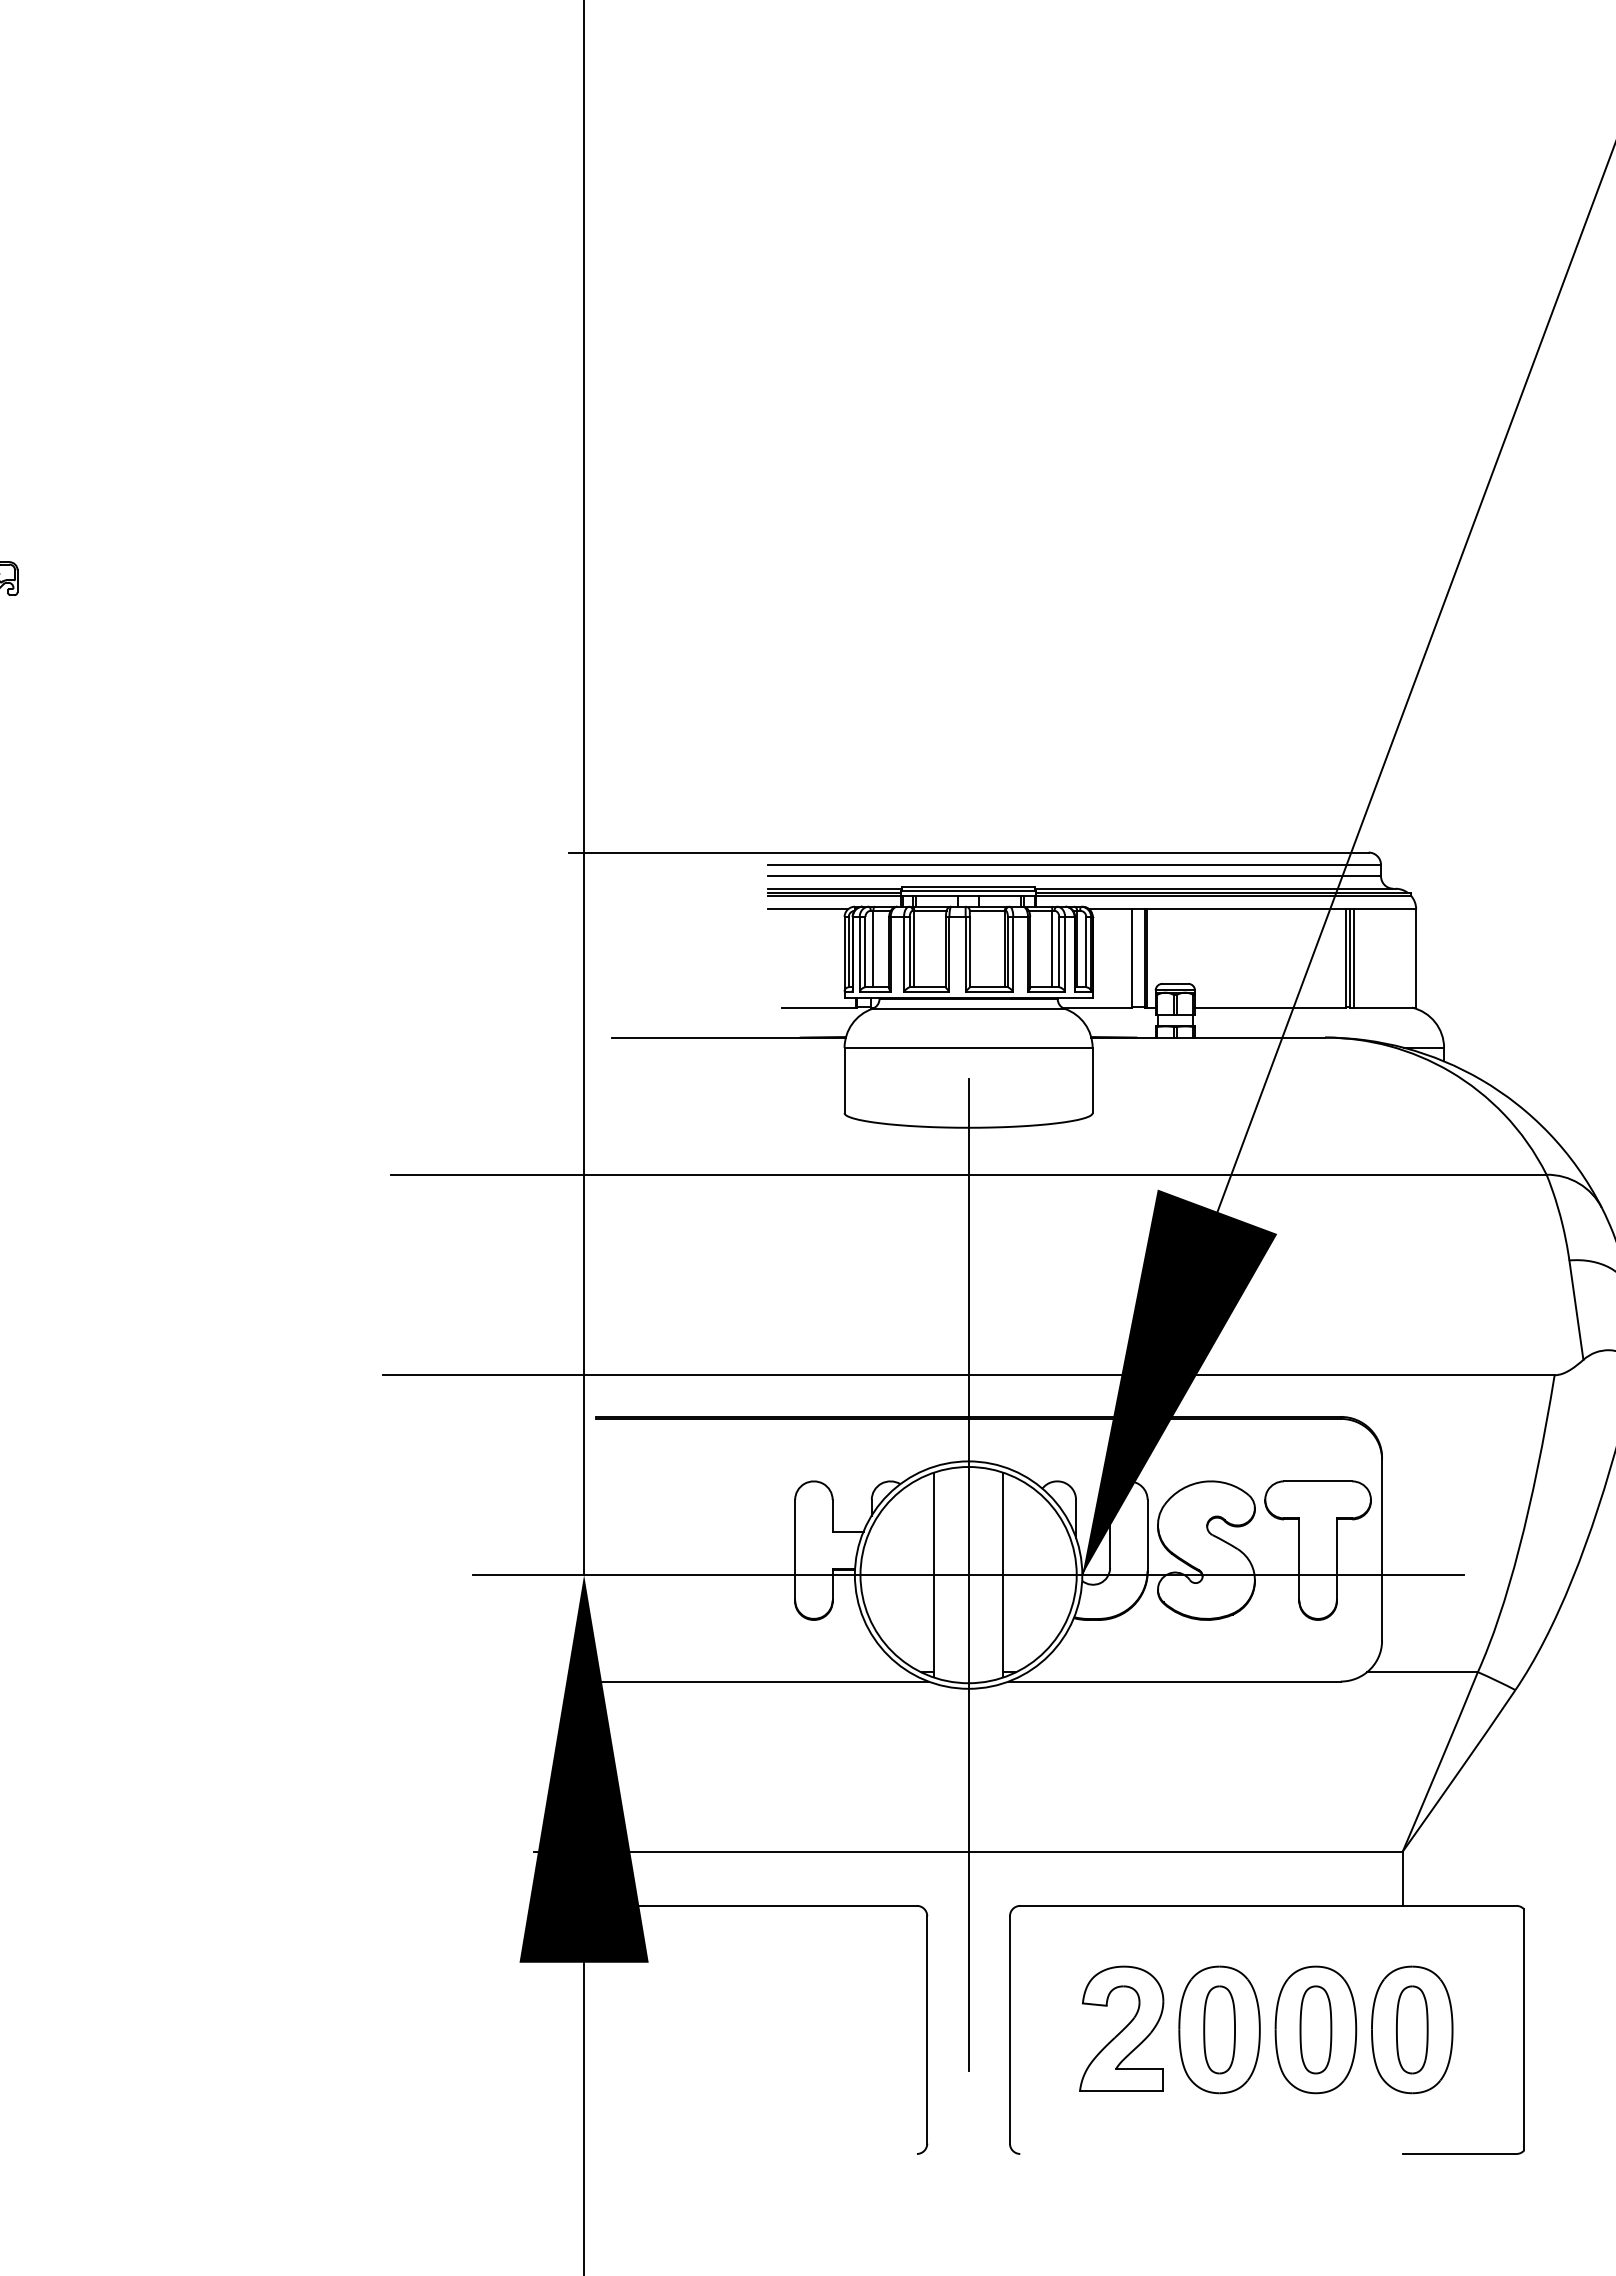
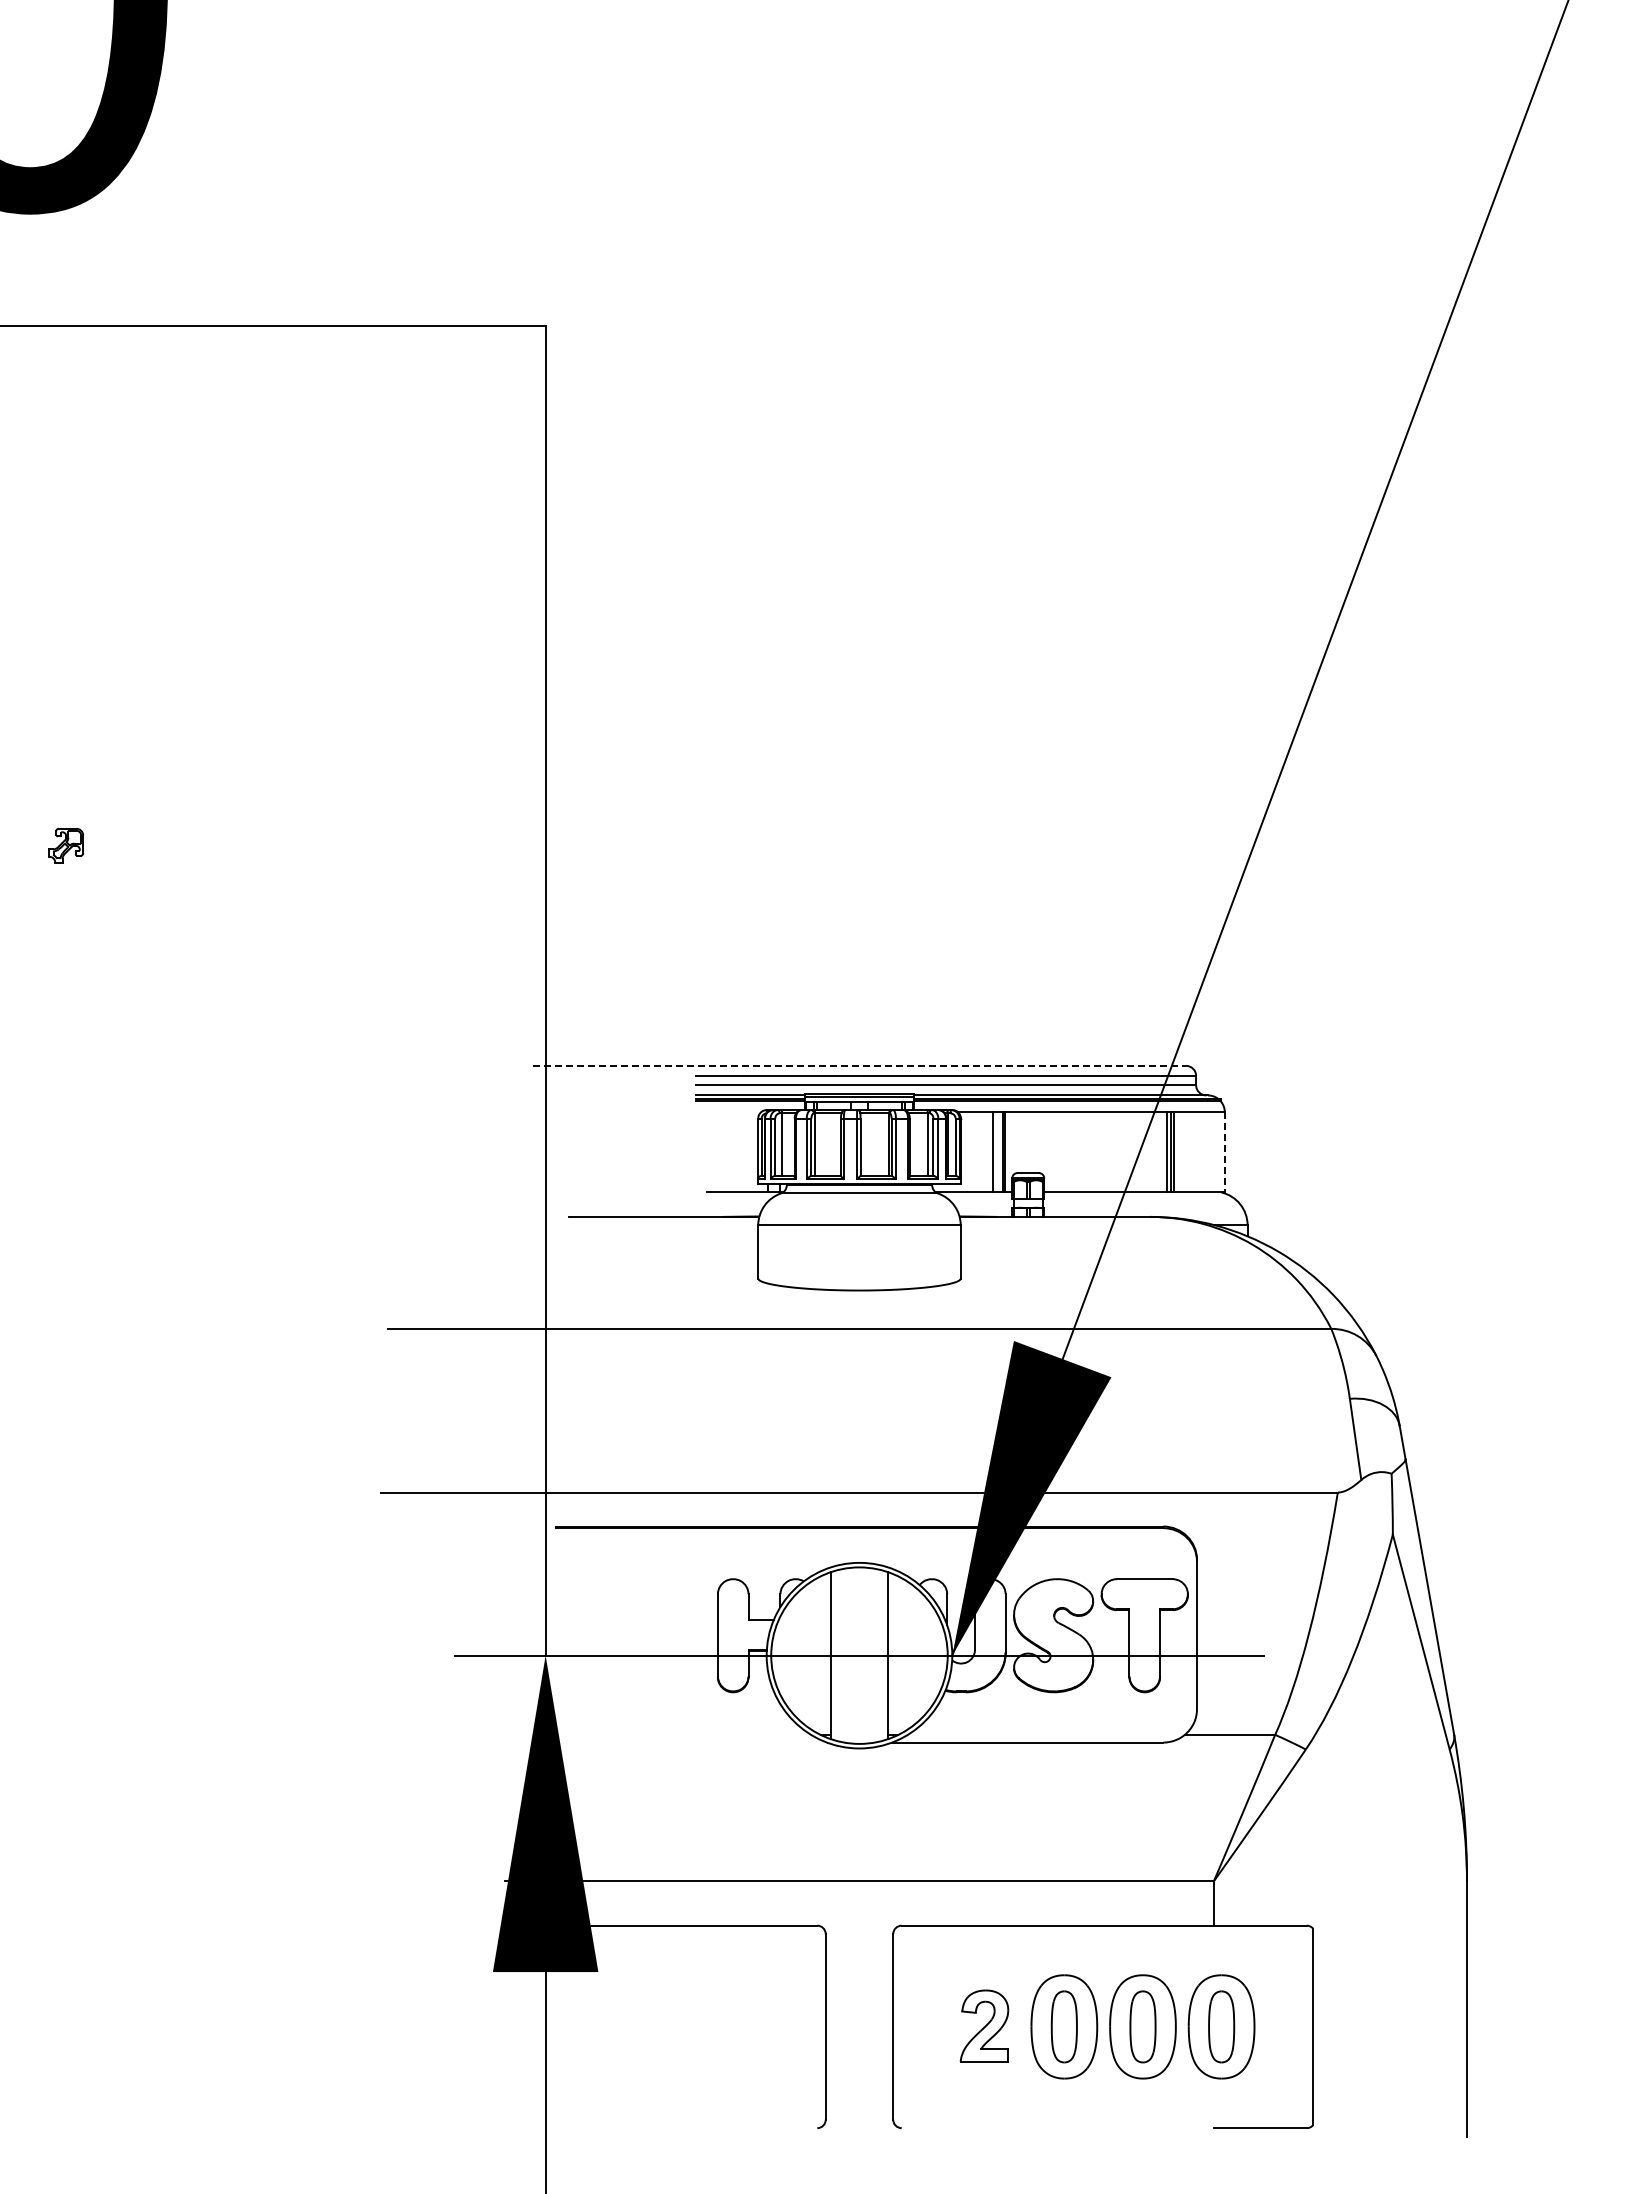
line: (968, 852) -> (859, 1065), solid -> dashed
line: (808, 909) -> (728, 1112), removed
line: (1415, 958) -> (1224, 1152), solid -> dashed
line: (968, 1574) -> (859, 1655), removed
line: (761, 1681) -> (690, 1742), removed
part: (1121, 2028) -> (984, 2025), size x0.7

